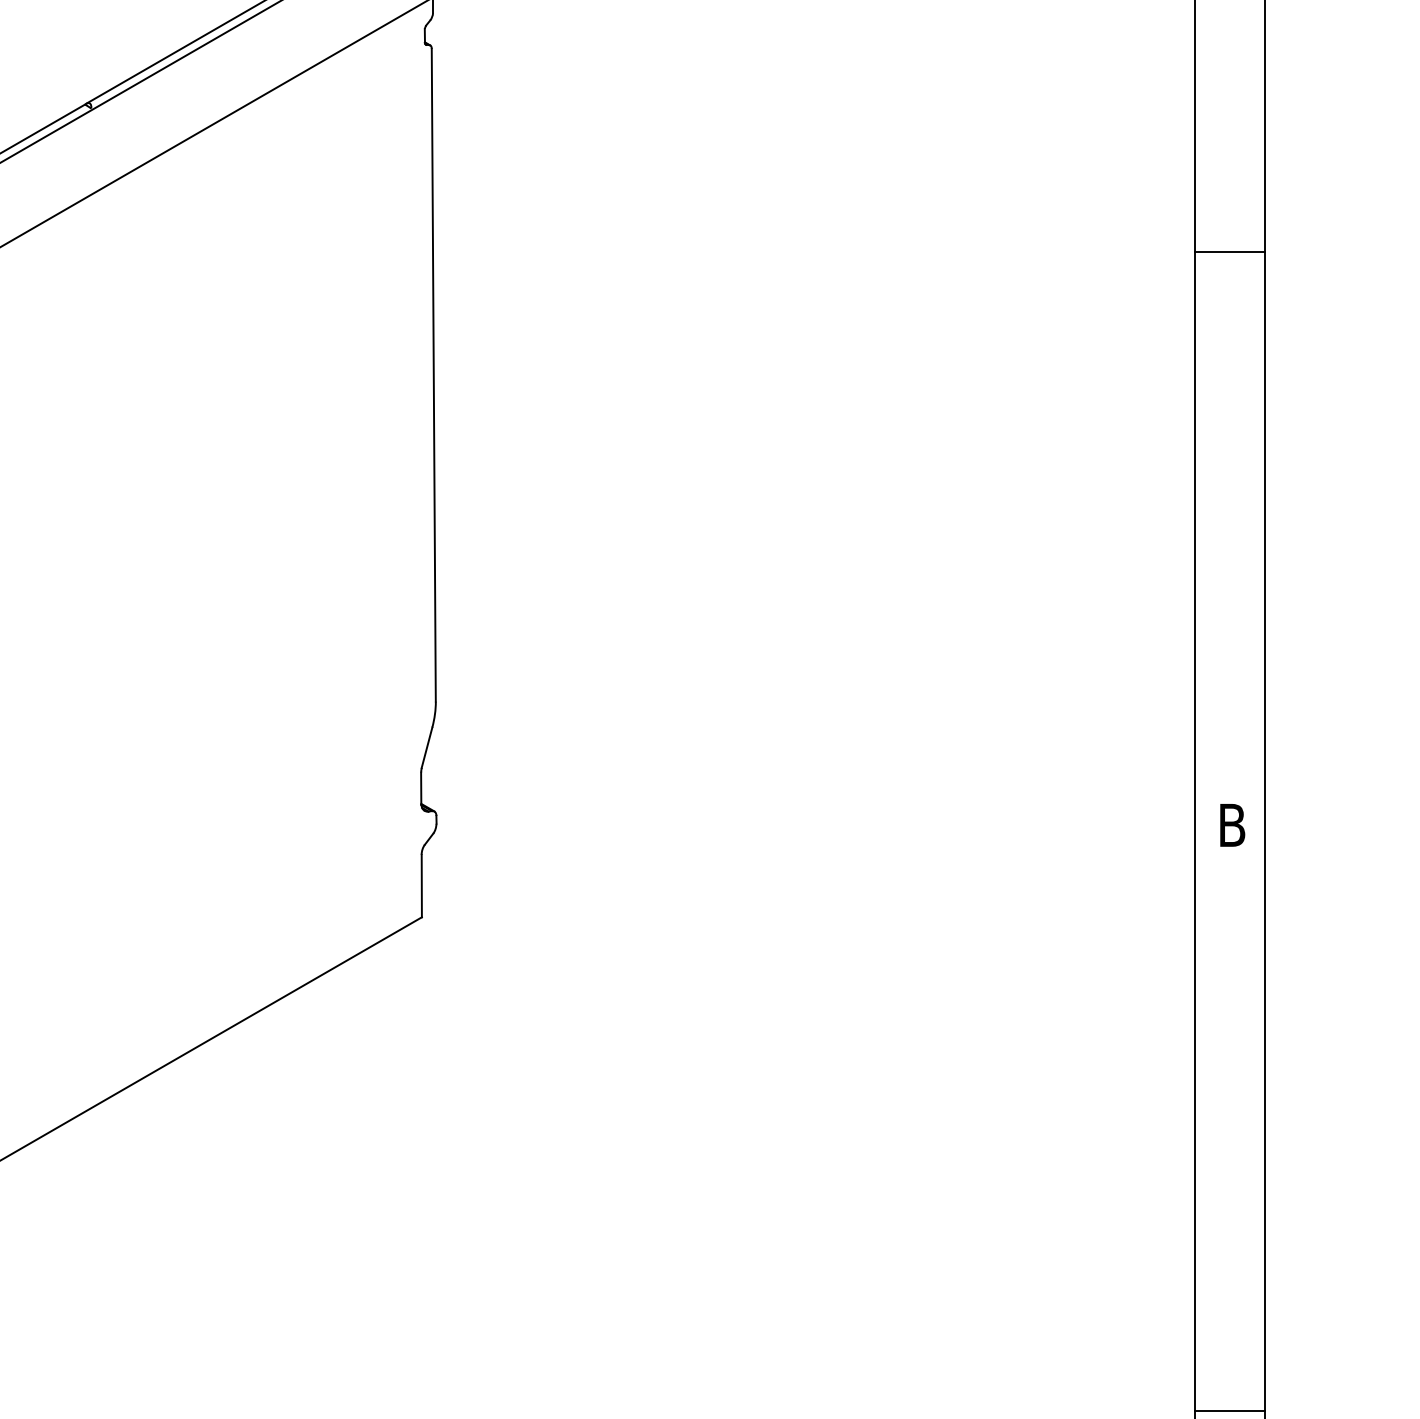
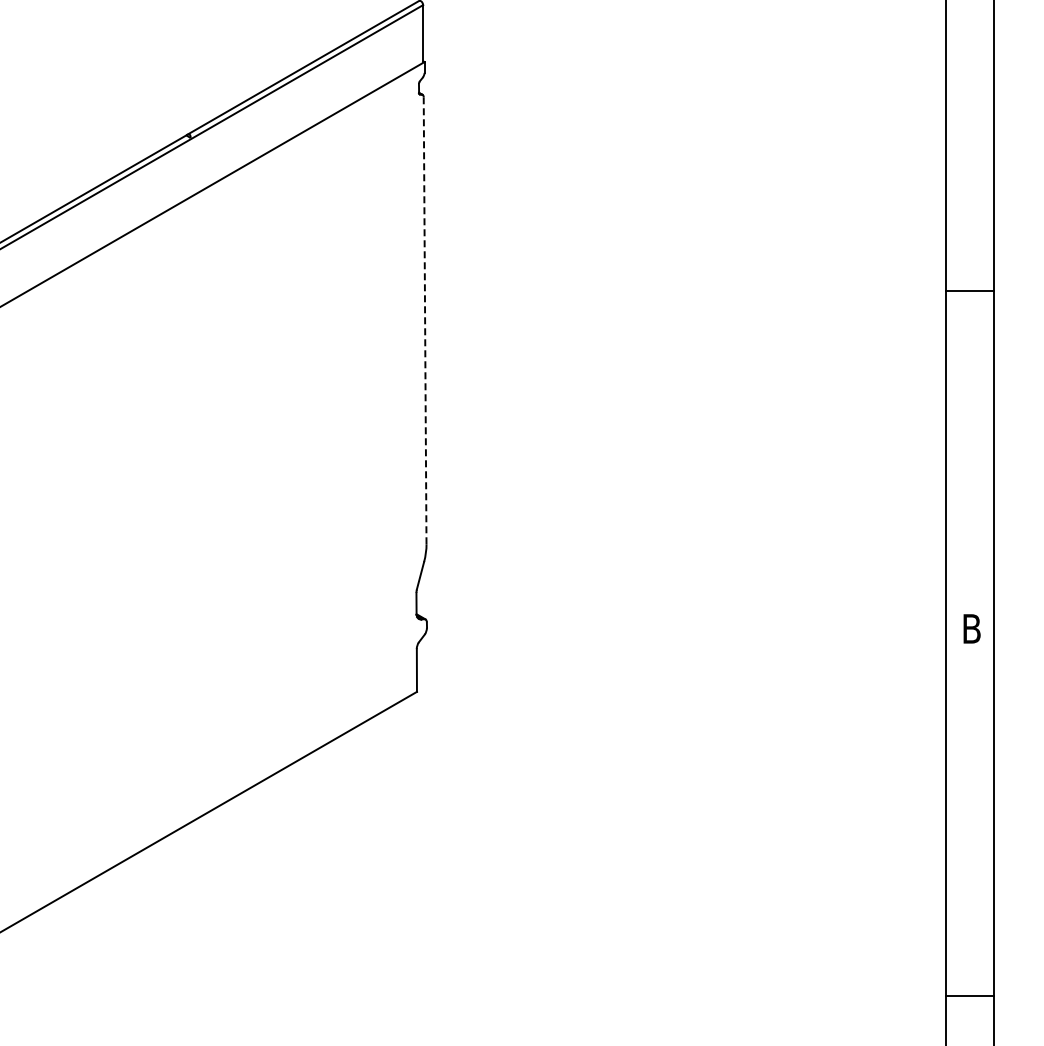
line: (1228, 252) -> (969, 291), moved
line: (434, 376) -> (425, 321), solid -> dashed
line: (1228, 1410) -> (969, 995), moved

